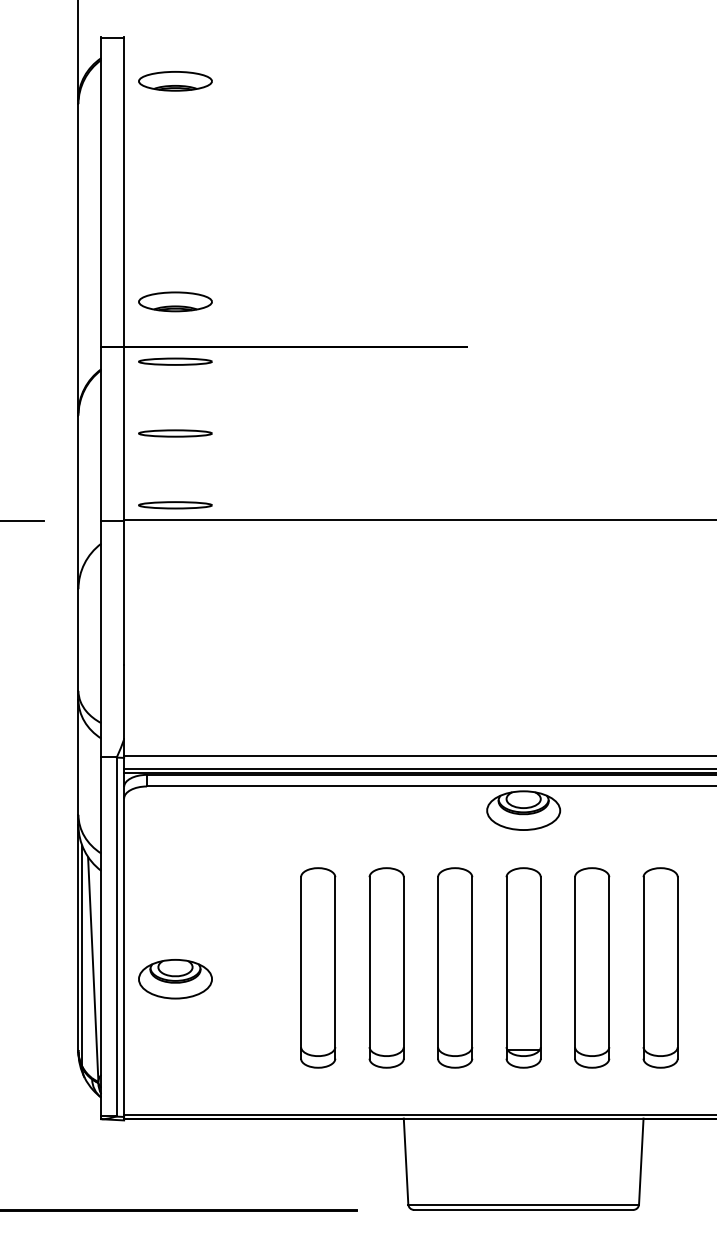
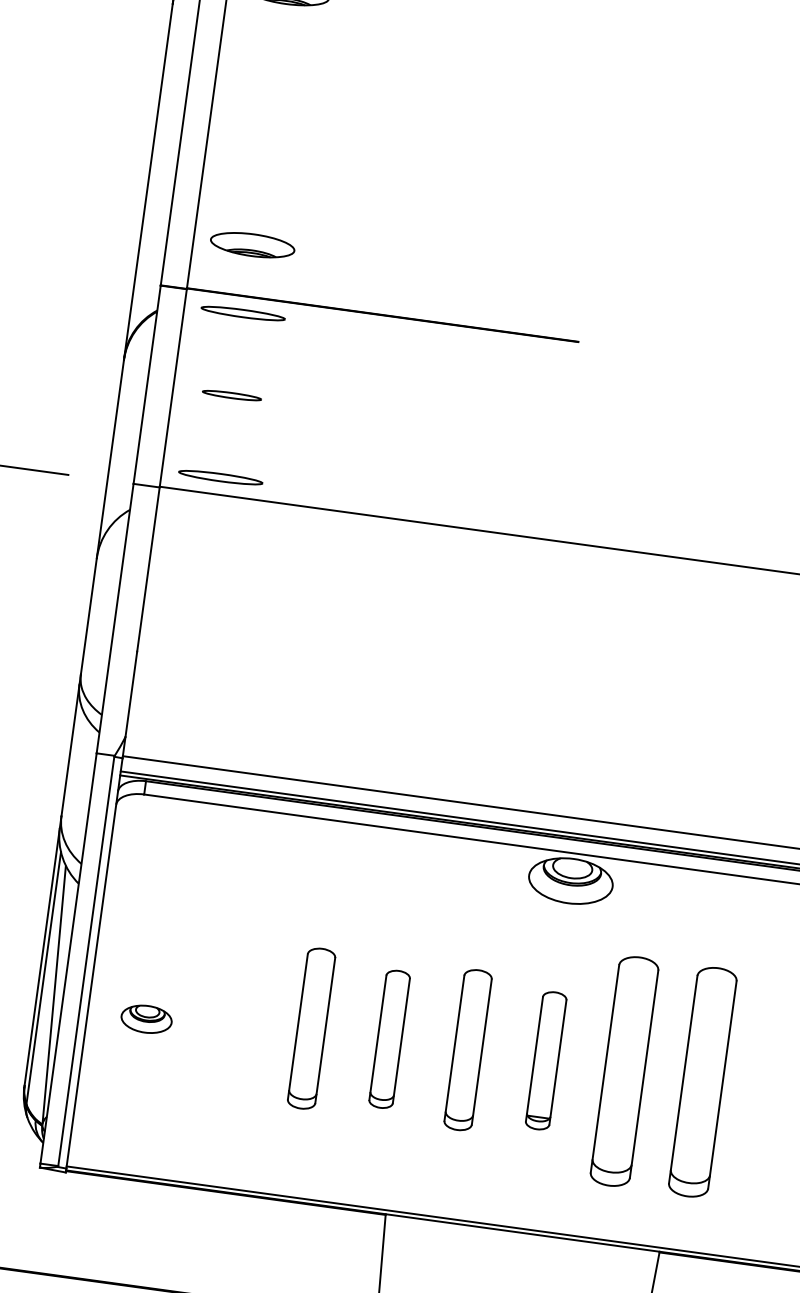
part: (175, 433) -> (232, 395), size x0.7
part: (318, 967) -> (311, 1028), size x0.7
part: (386, 967) -> (389, 1038), size x0.6
part: (455, 967) -> (468, 1049), size x0.7
part: (523, 967) -> (546, 1060), size x0.6
part: (175, 979) -> (146, 1019), size x0.6

